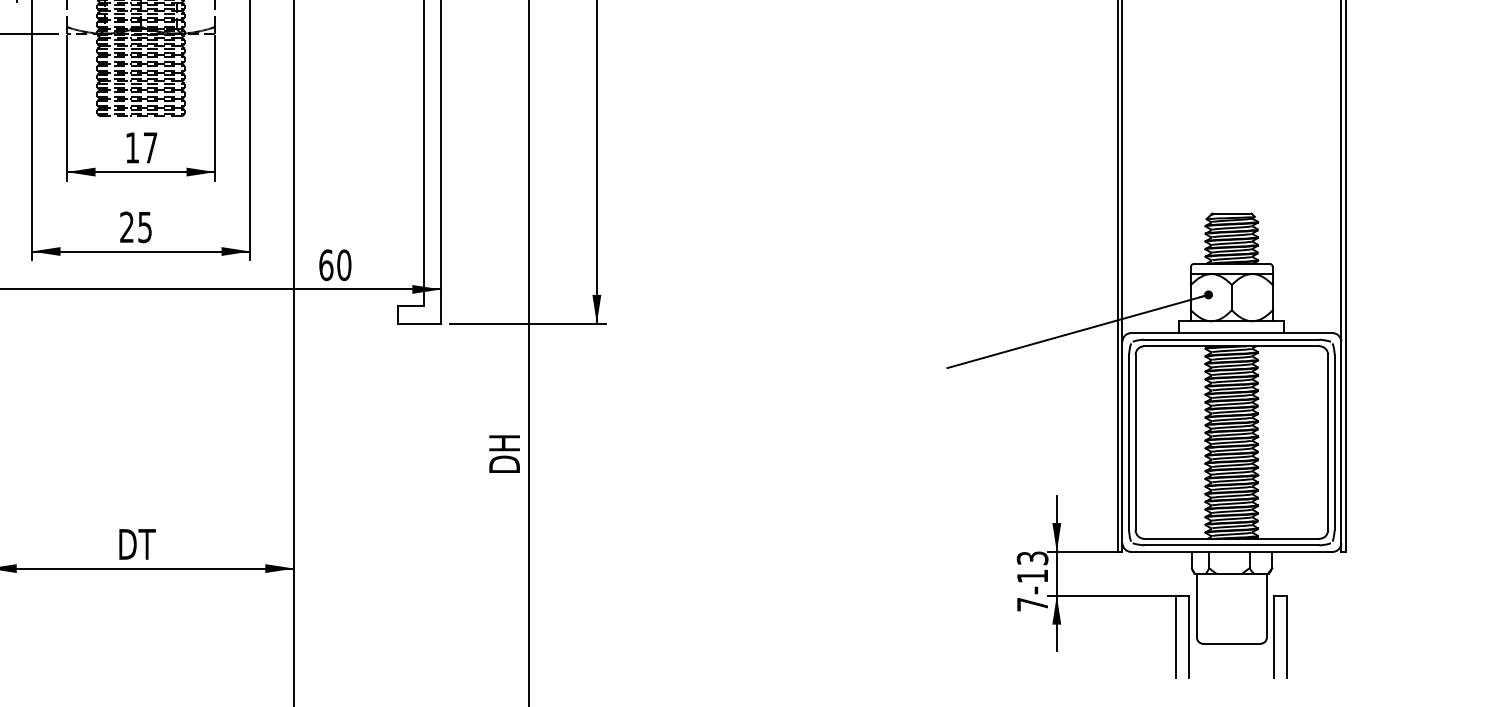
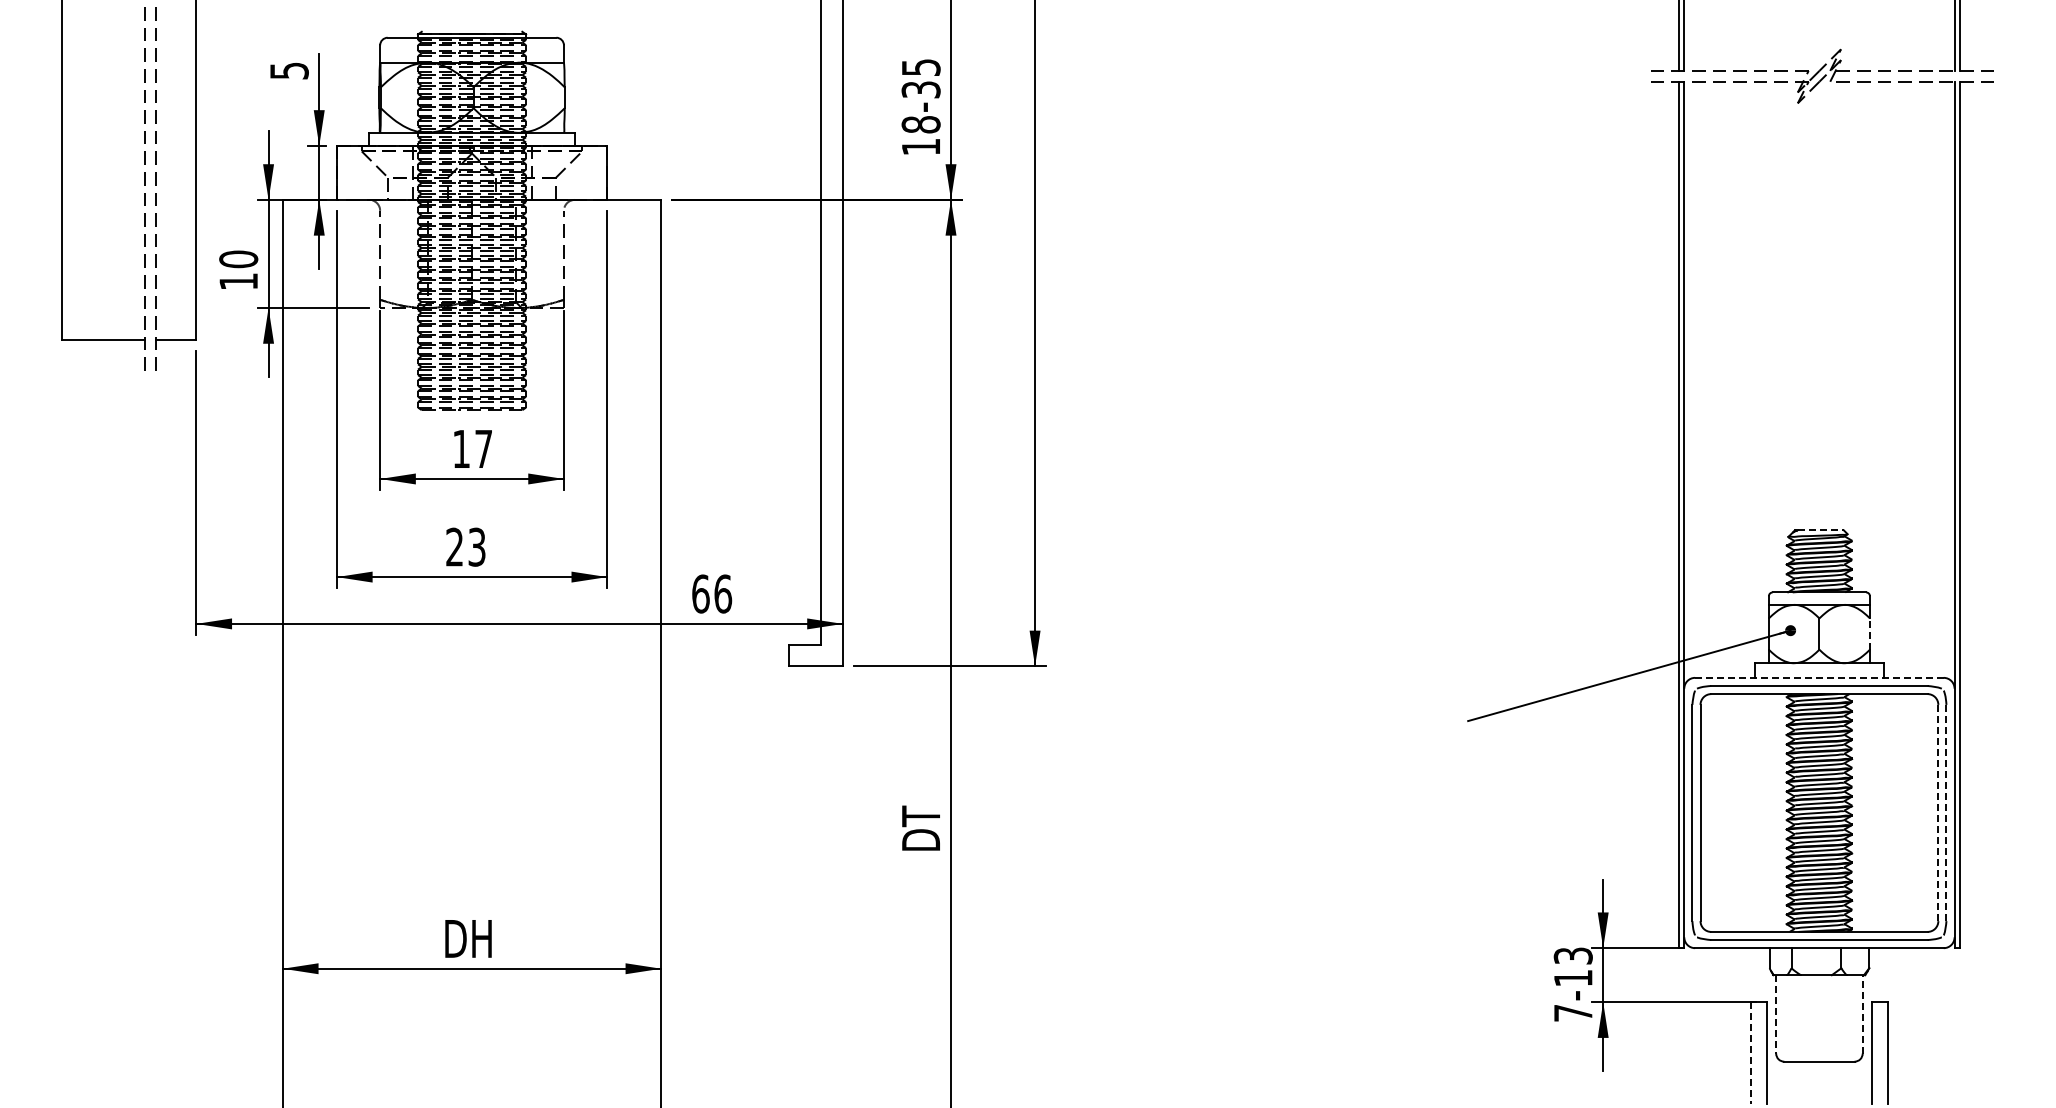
line: (1233, 213) -> (1821, 530), solid -> dashed
text: (145, 226) -> (477, 546), 25 -> 23
text: (344, 264) -> (723, 593), 60 -> 66
line: (1272, 298) -> (1869, 634), solid -> dashed
line: (1231, 332) -> (1819, 677), solid -> dashed
line: (1328, 442) -> (1938, 812), solid -> dashed
line: (1334, 442) -> (1946, 813), solid -> dashed
text: (504, 444) -> (920, 815), DH -> DT
text: (147, 544) -> (479, 938), DT -> DH
line: (1266, 604) -> (1862, 1013), solid -> dashed
line: (1197, 605) -> (1776, 1014), solid -> dashed
line: (1176, 636) -> (1750, 1052), solid -> dashed

